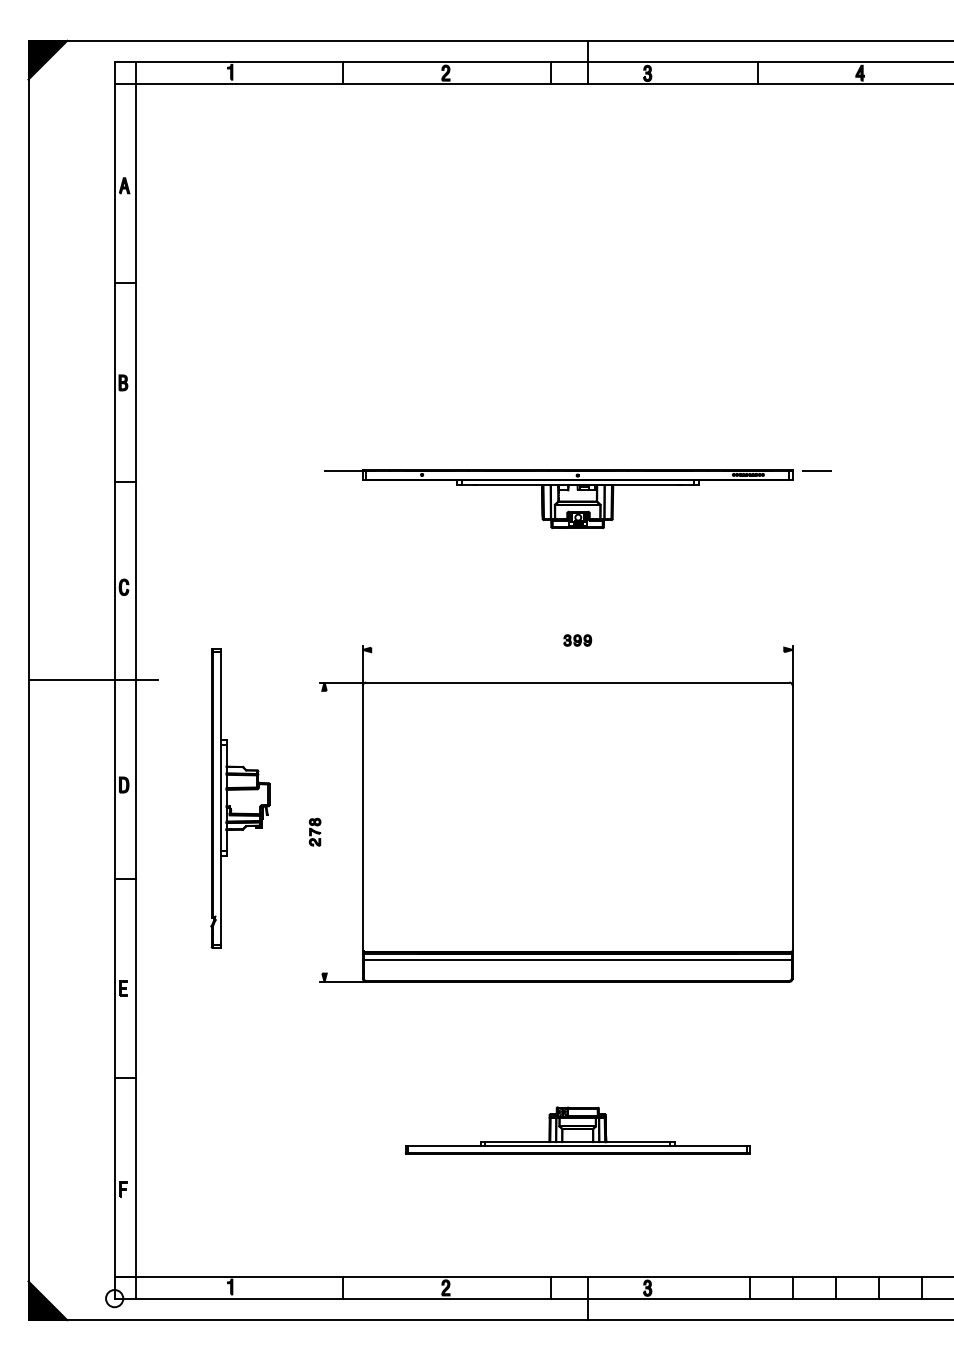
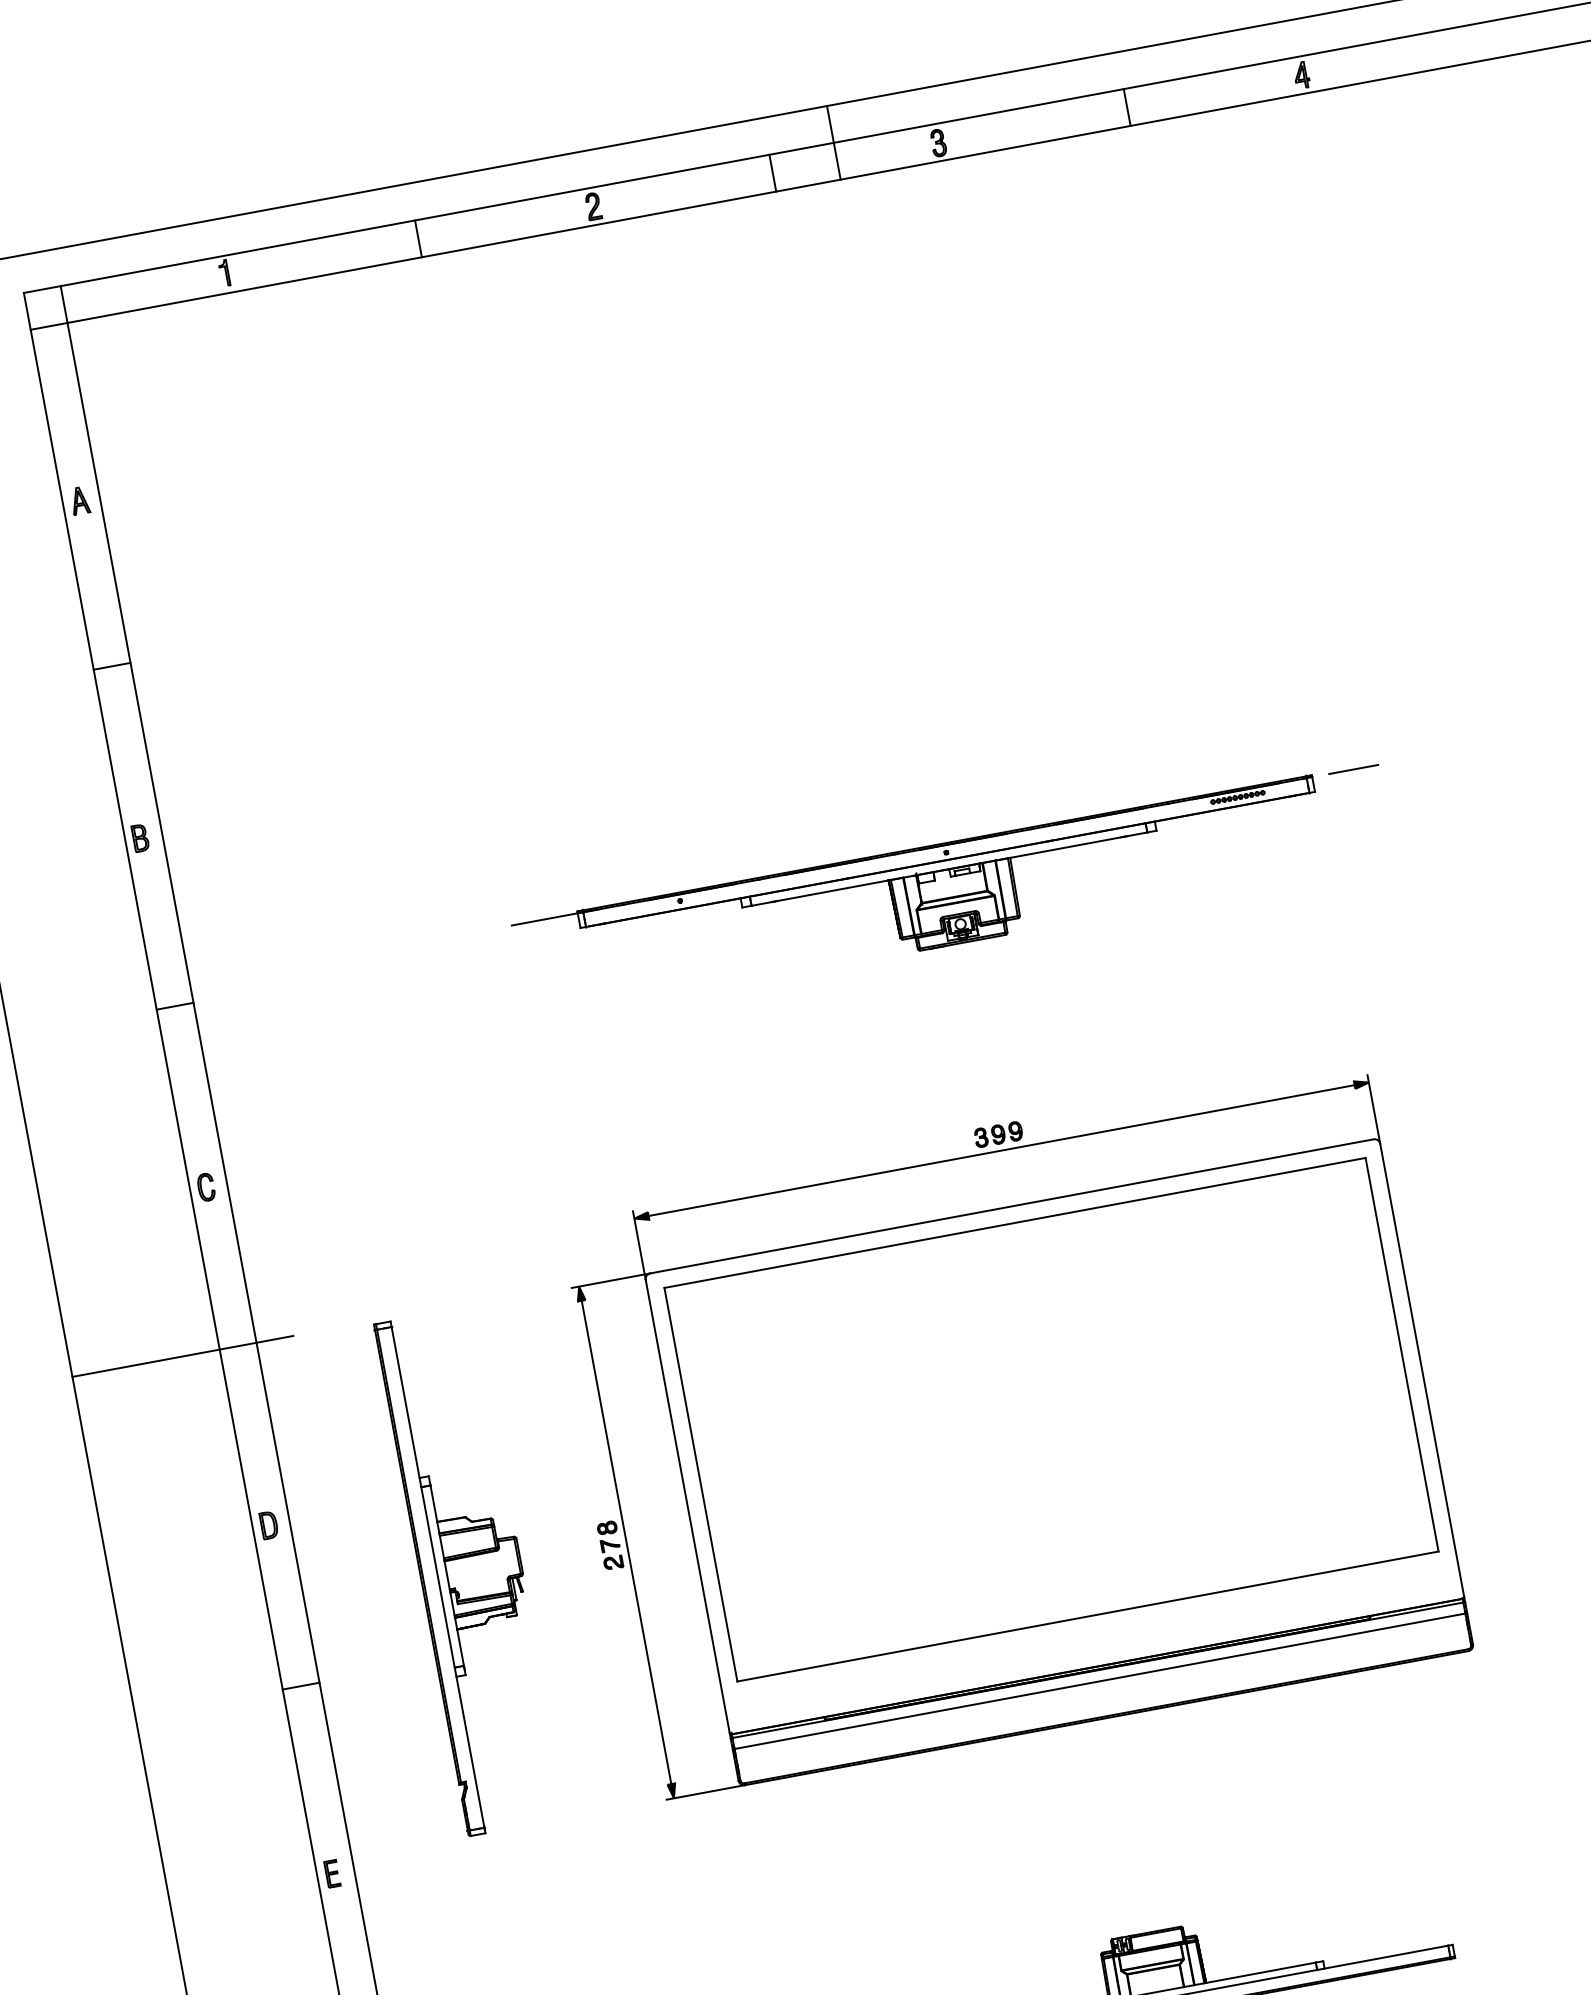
line: (577, 649) -> (1001, 1149), added
part: (240, 798) -> (471, 1571), moved
part: (577, 806) -> (1050, 1418), added
line: (324, 831) -> (626, 1541), added

